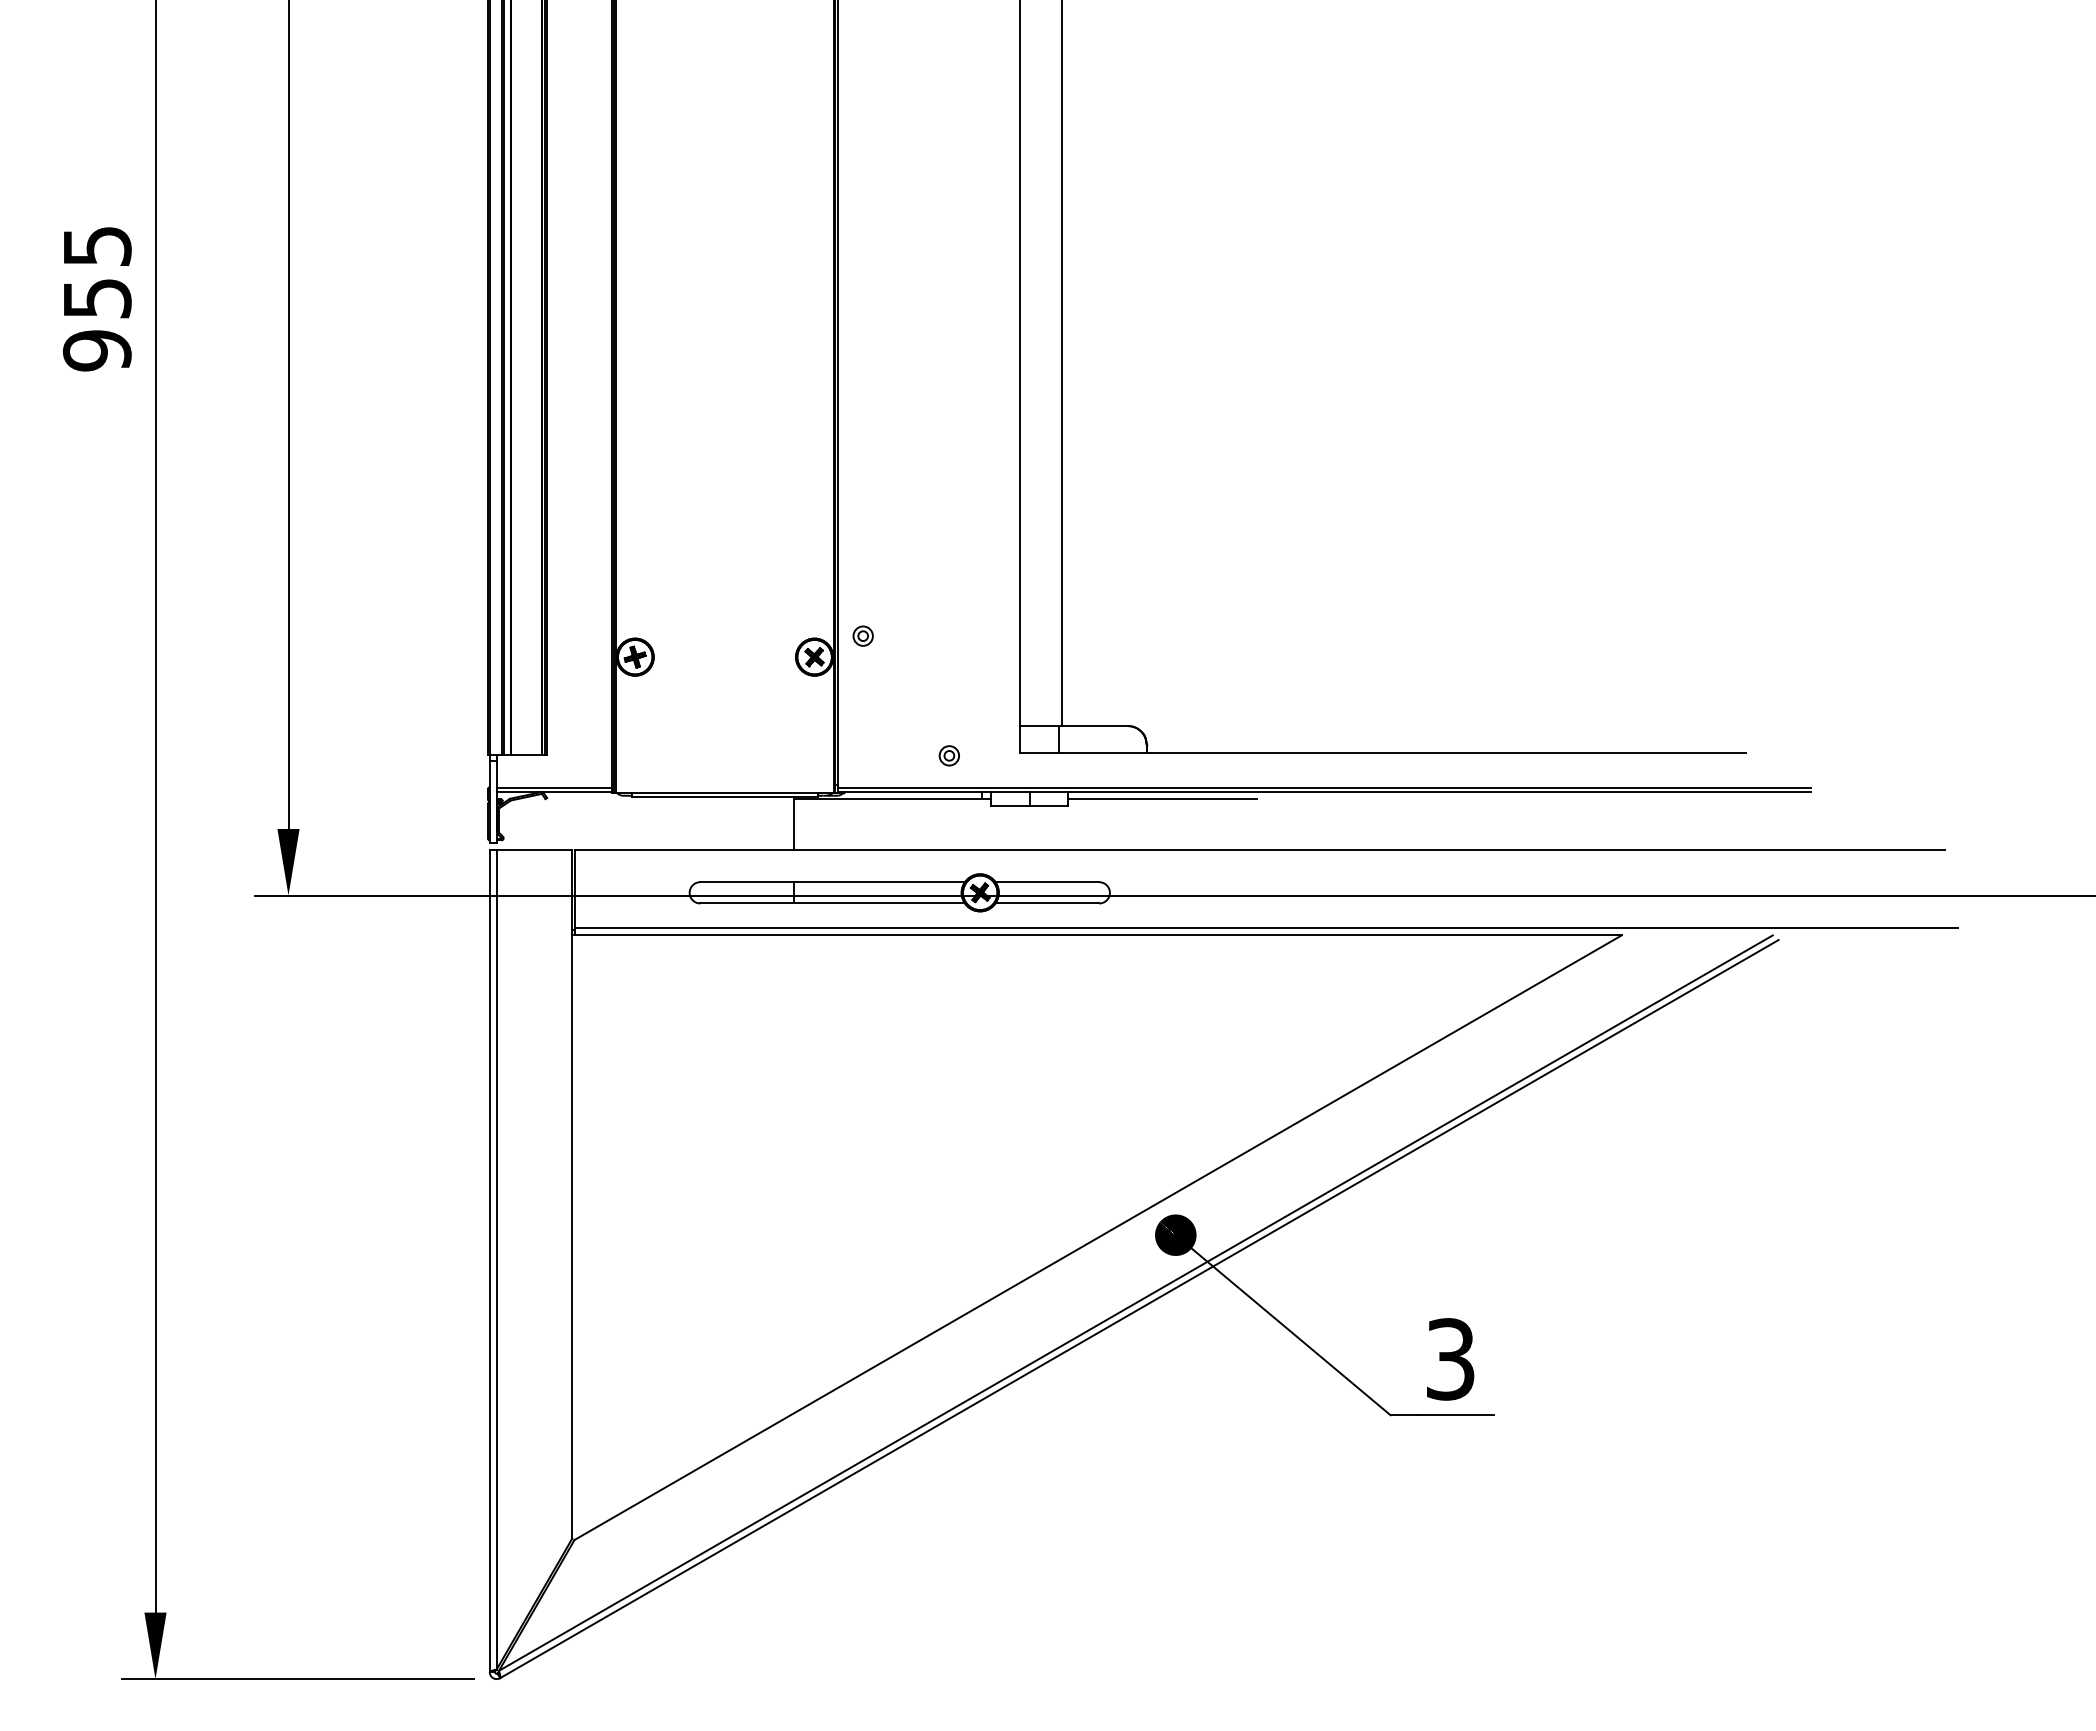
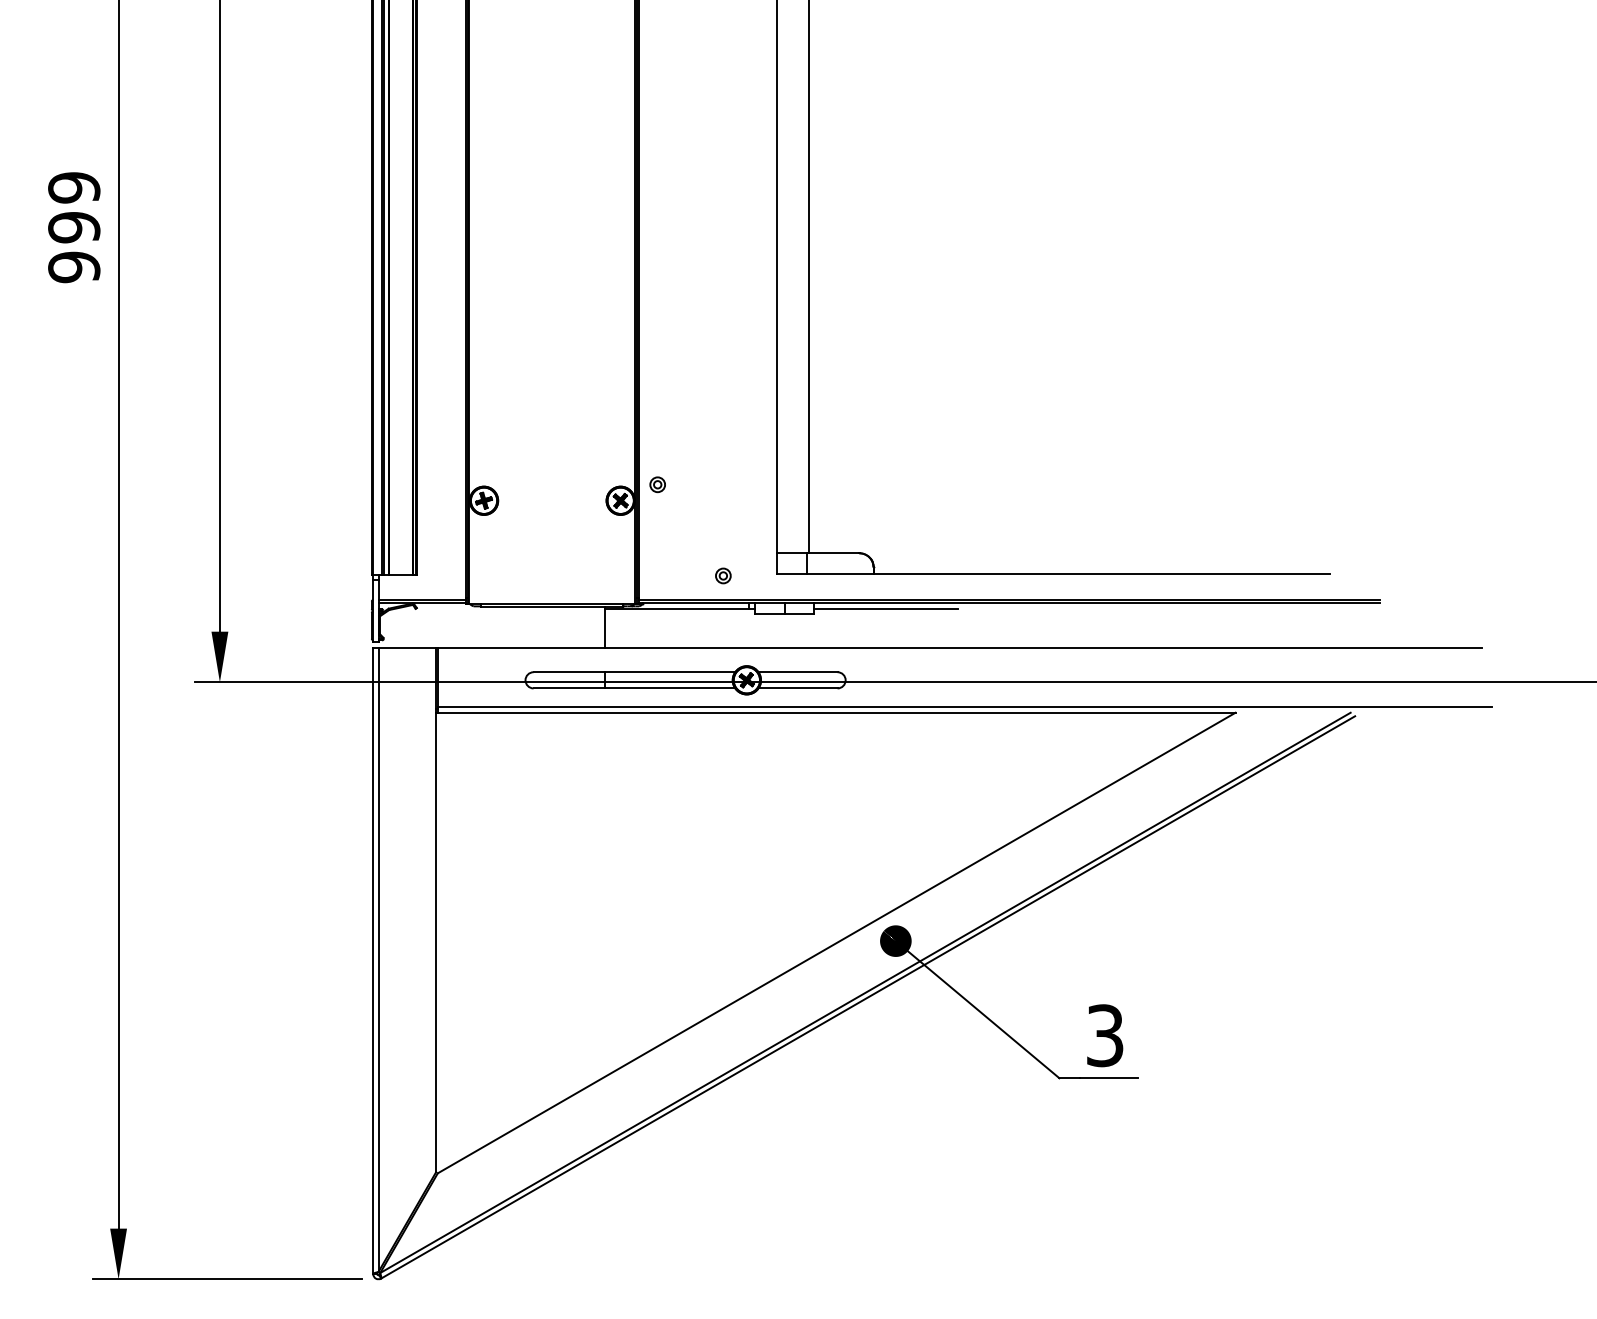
text: (96, 272) -> (73, 207), 955 -> 999

